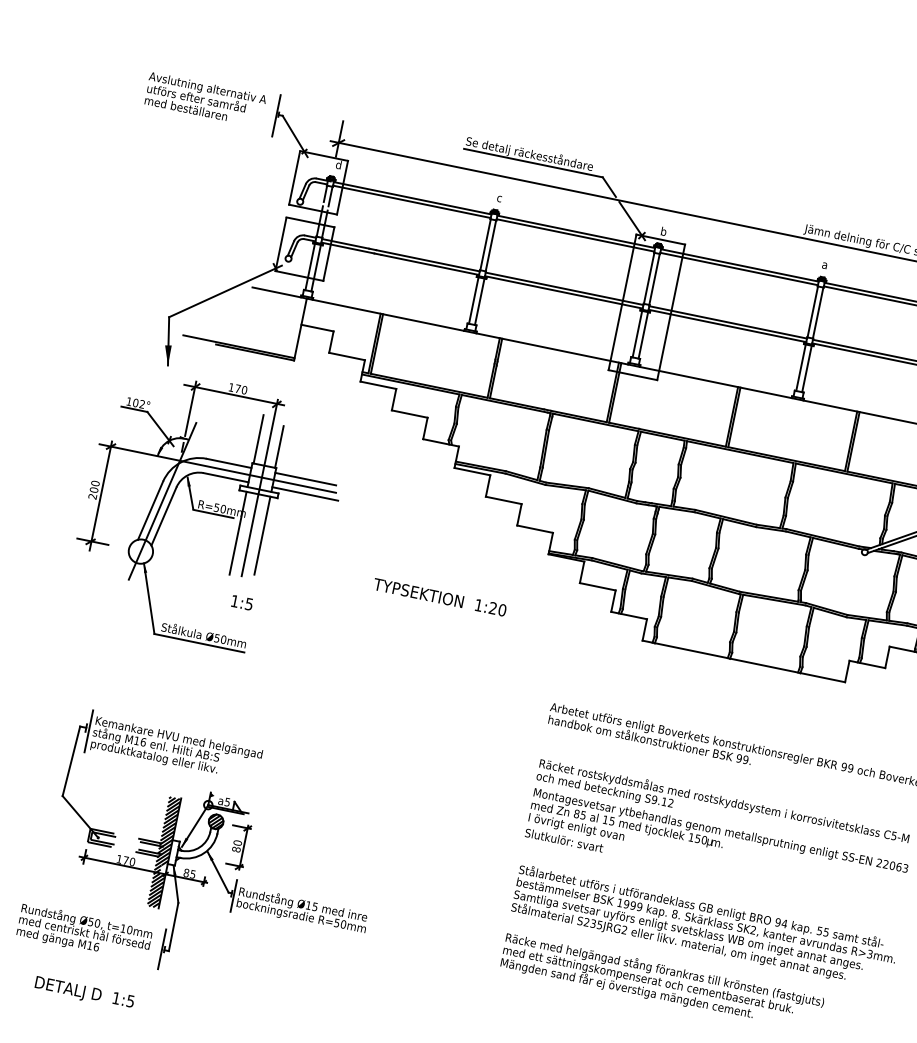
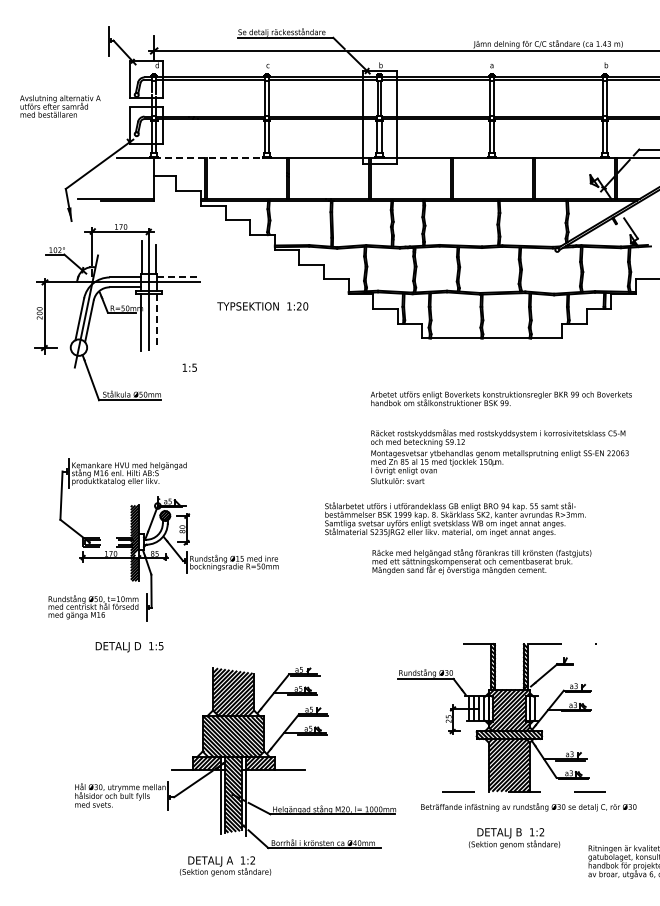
text: (205, 99) -> (60, 106), moved
line: (385, 315) -> (208, 158), solid -> dashed
line: (306, 479) -> (178, 277), solid -> dashed
line: (304, 494) -> (179, 287), removed
line: (263, 535) -> (157, 320), solid -> dashed
text: (439, 597) -> (262, 306), moved
text: (241, 602) -> (189, 367), moved
text: (704, 927) -> (455, 519), moved
text: (84, 993) -> (129, 647), moved

